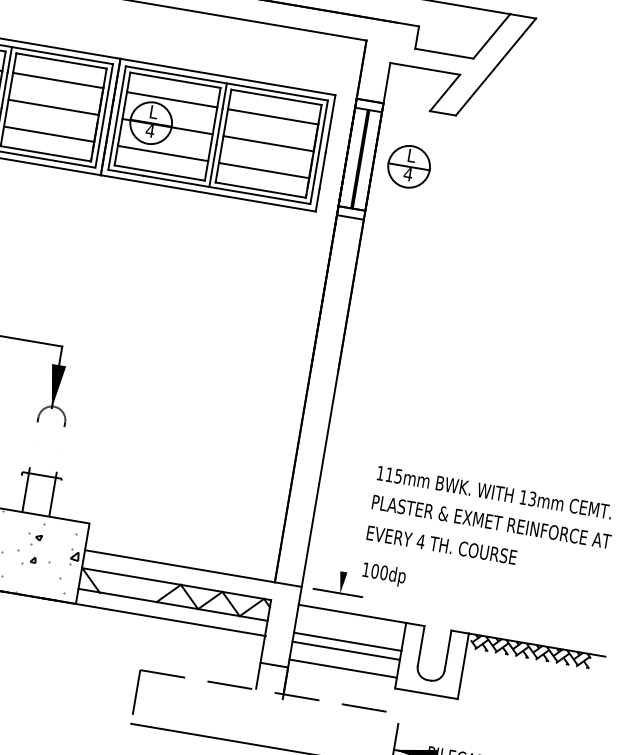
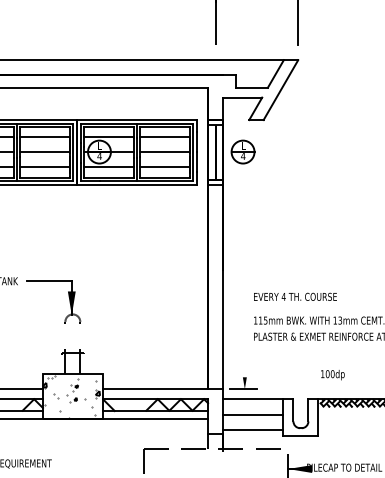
text: (442, 544) -> (295, 296), moved
text: (383, 575) -> (332, 375), moved
line: (346, 650) -> (253, 419), removed

